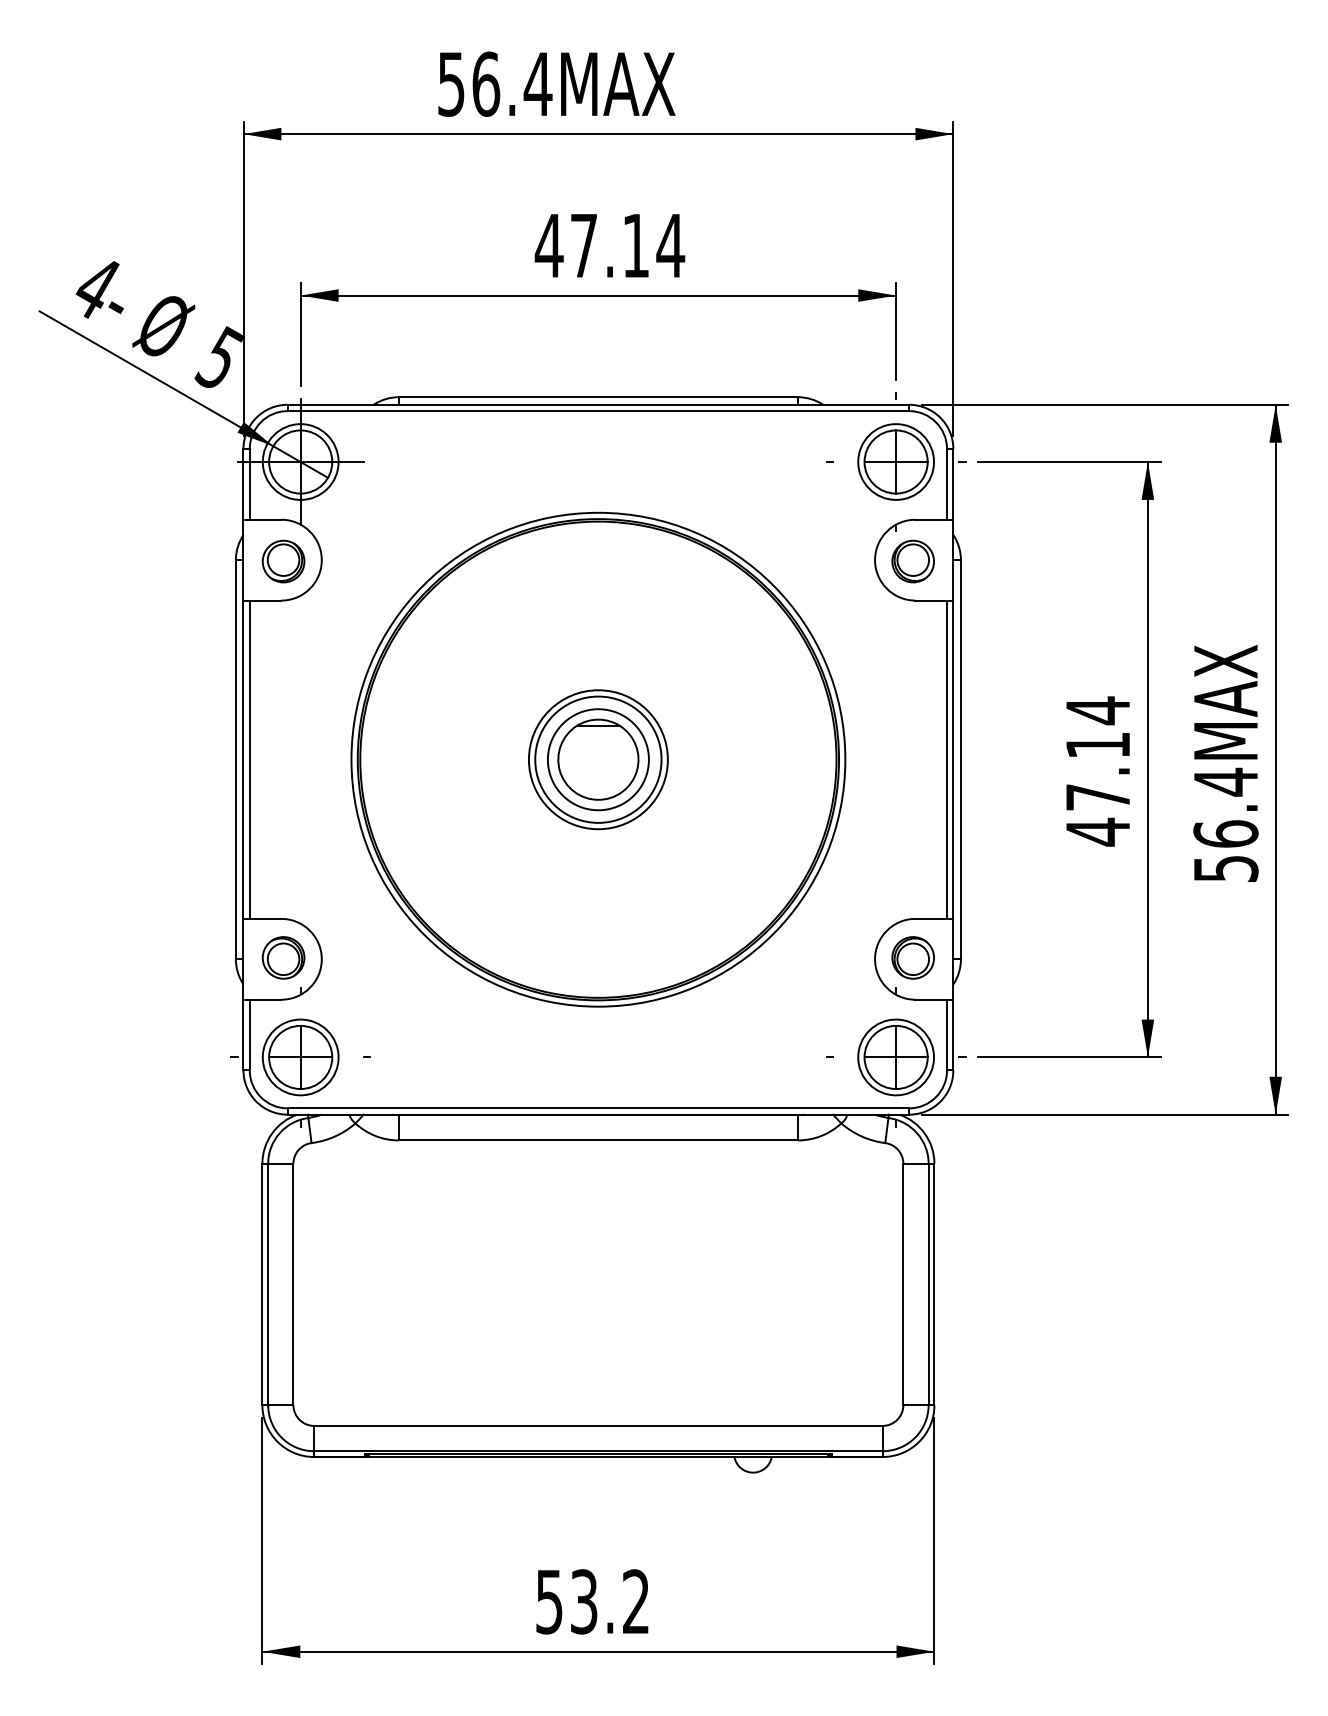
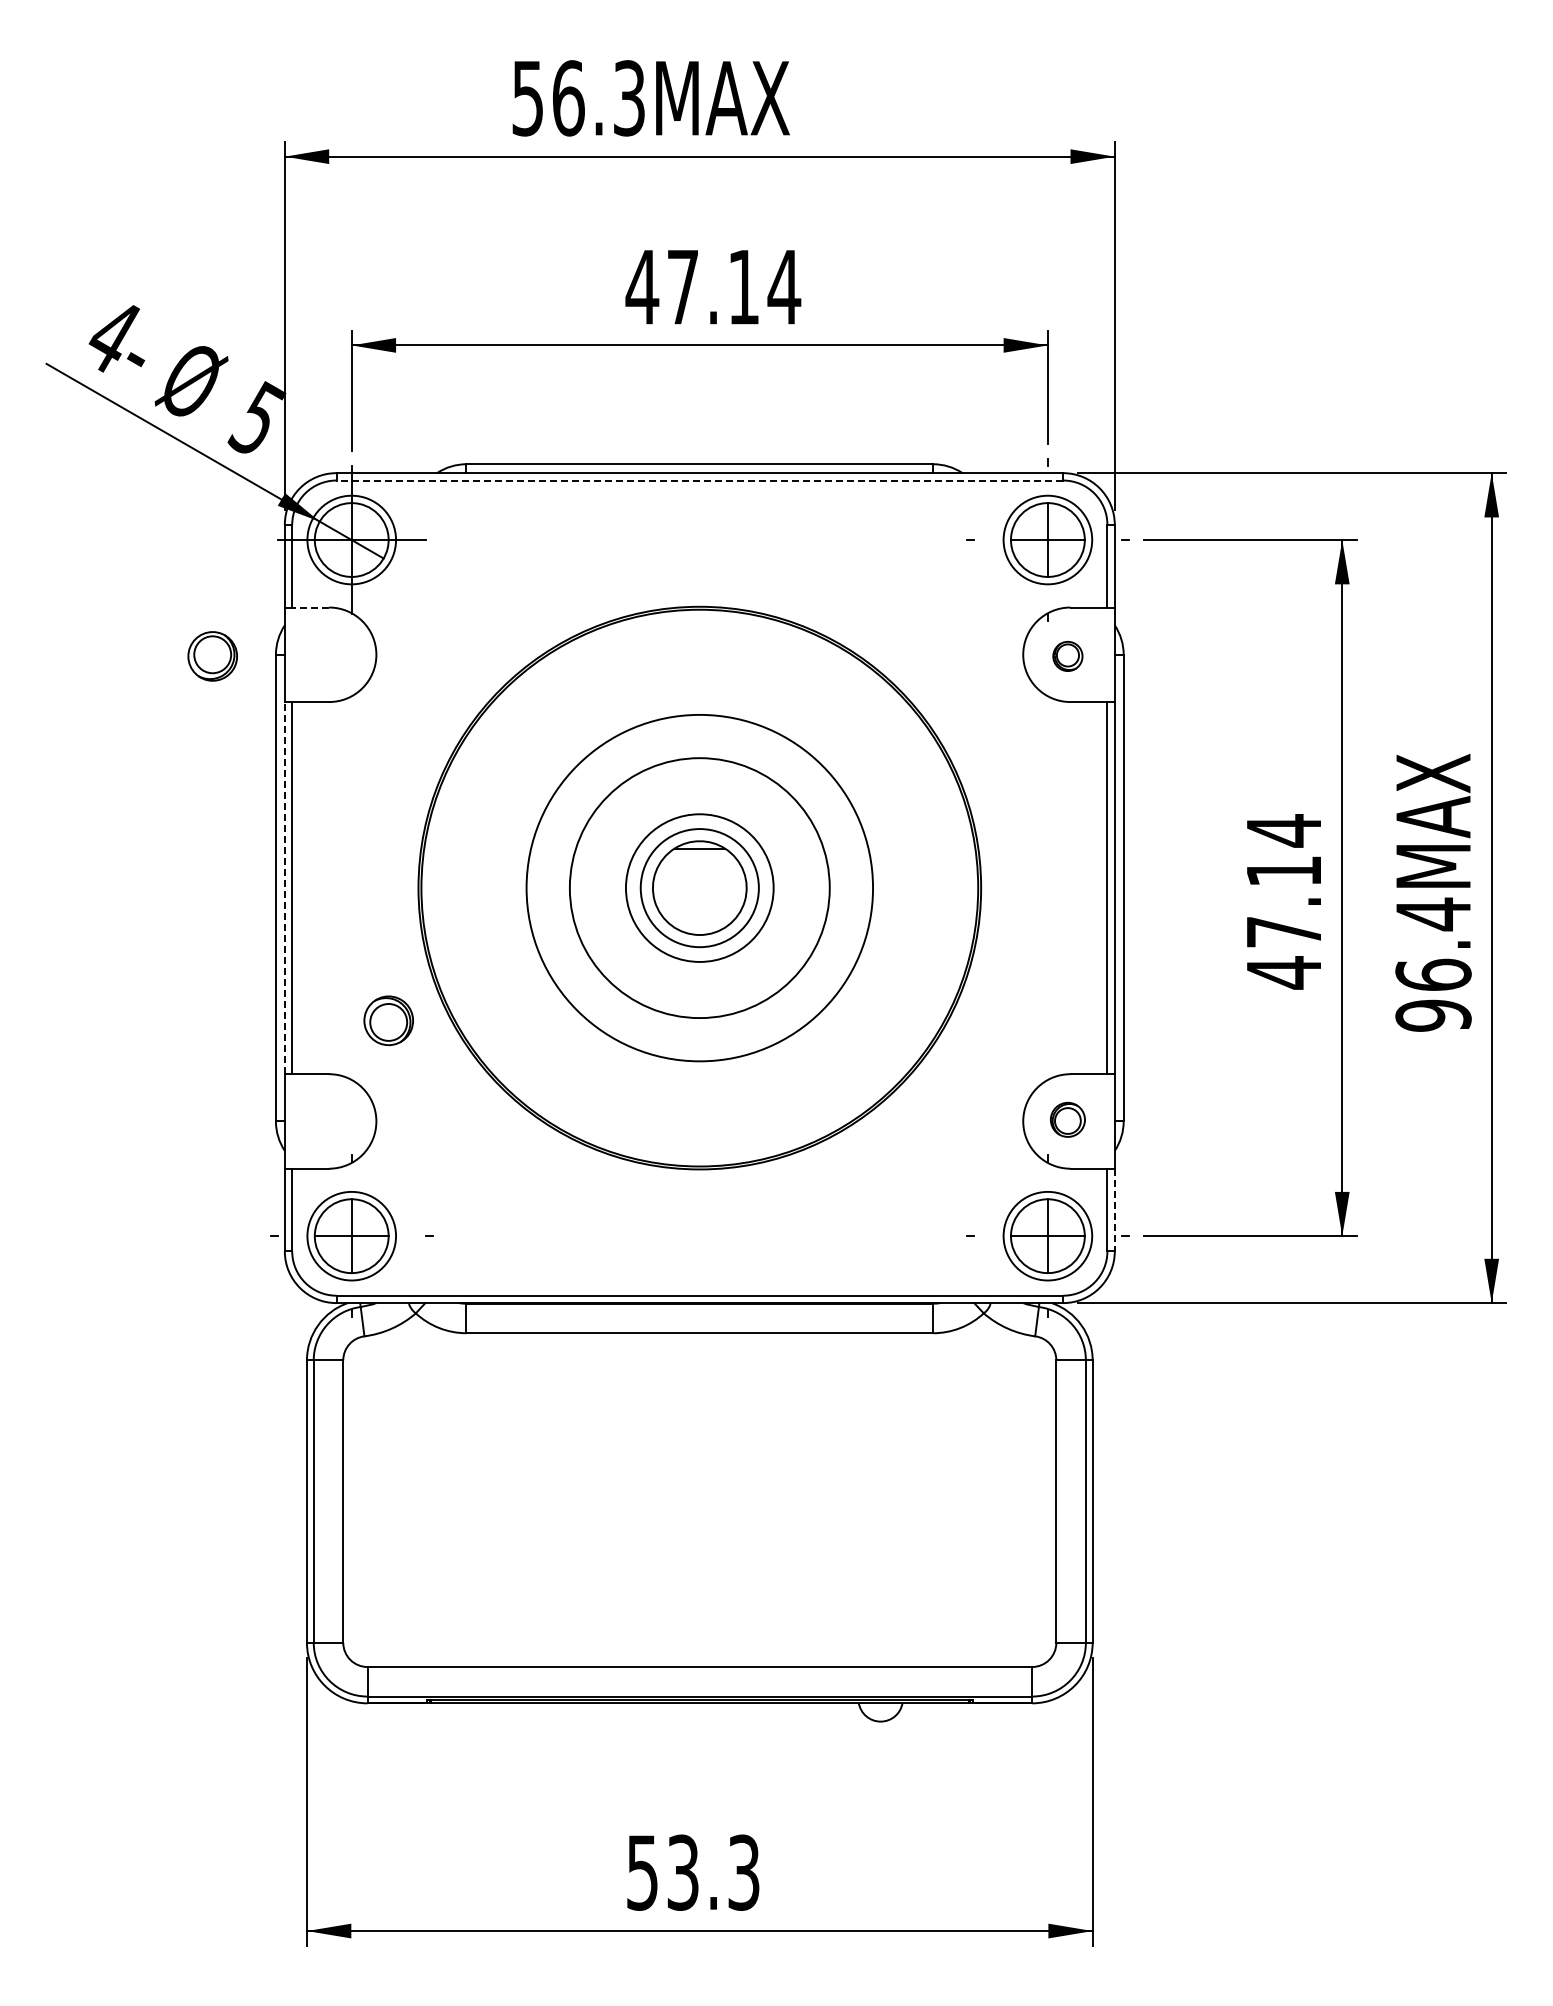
text: (538, 84) -> (629, 98), 56.4MAX -> 56.3MAX
line: (598, 411) -> (699, 480), solid -> dashed
line: (265, 519) -> (310, 607), solid -> dashed
part: (283, 561) -> (212, 656), moved
part: (912, 561) -> (1067, 656), size x0.6
line: (243, 759) -> (284, 887), solid -> dashed
circle: (598, 759) -> (699, 887), size x0.6
circle: (598, 759) -> (699, 887), size x1.6
text: (1225, 868) -> (1433, 1015), 56.4MAX -> 96.4MAX
part: (283, 957) -> (388, 1020), moved
part: (912, 957) -> (1067, 1119), size x0.7
line: (953, 1035) -> (1114, 1210), solid -> dashed
text: (635, 1601) -> (743, 1872), 53.2 -> 53.3

